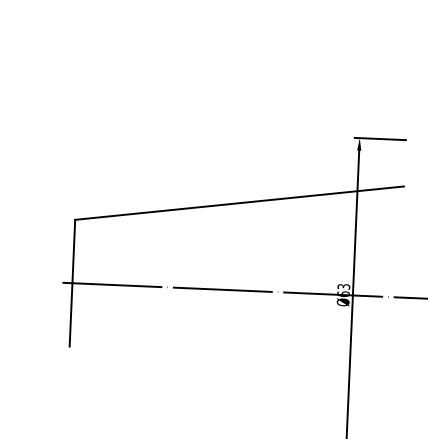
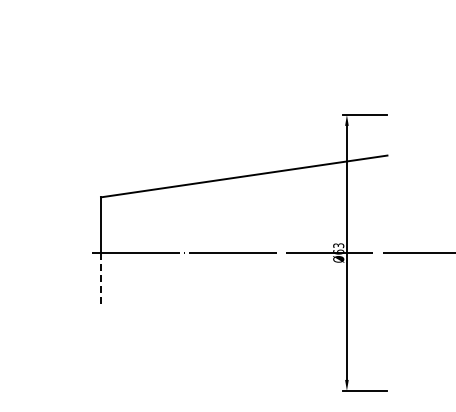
line: (70, 314) -> (100, 280), solid -> dashed

